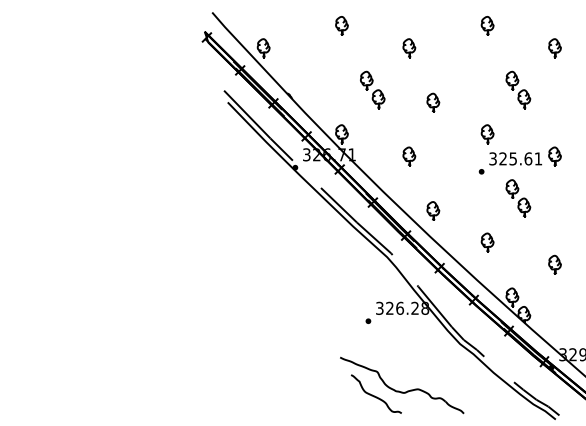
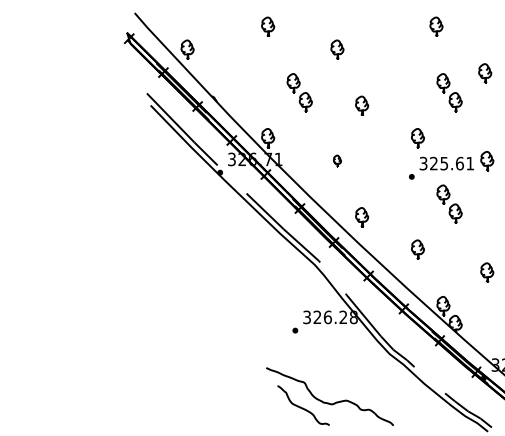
part: (487, 25) -> (436, 26), moved
part: (554, 48) -> (484, 73), moved
part: (409, 156) -> (337, 161), size x0.6

